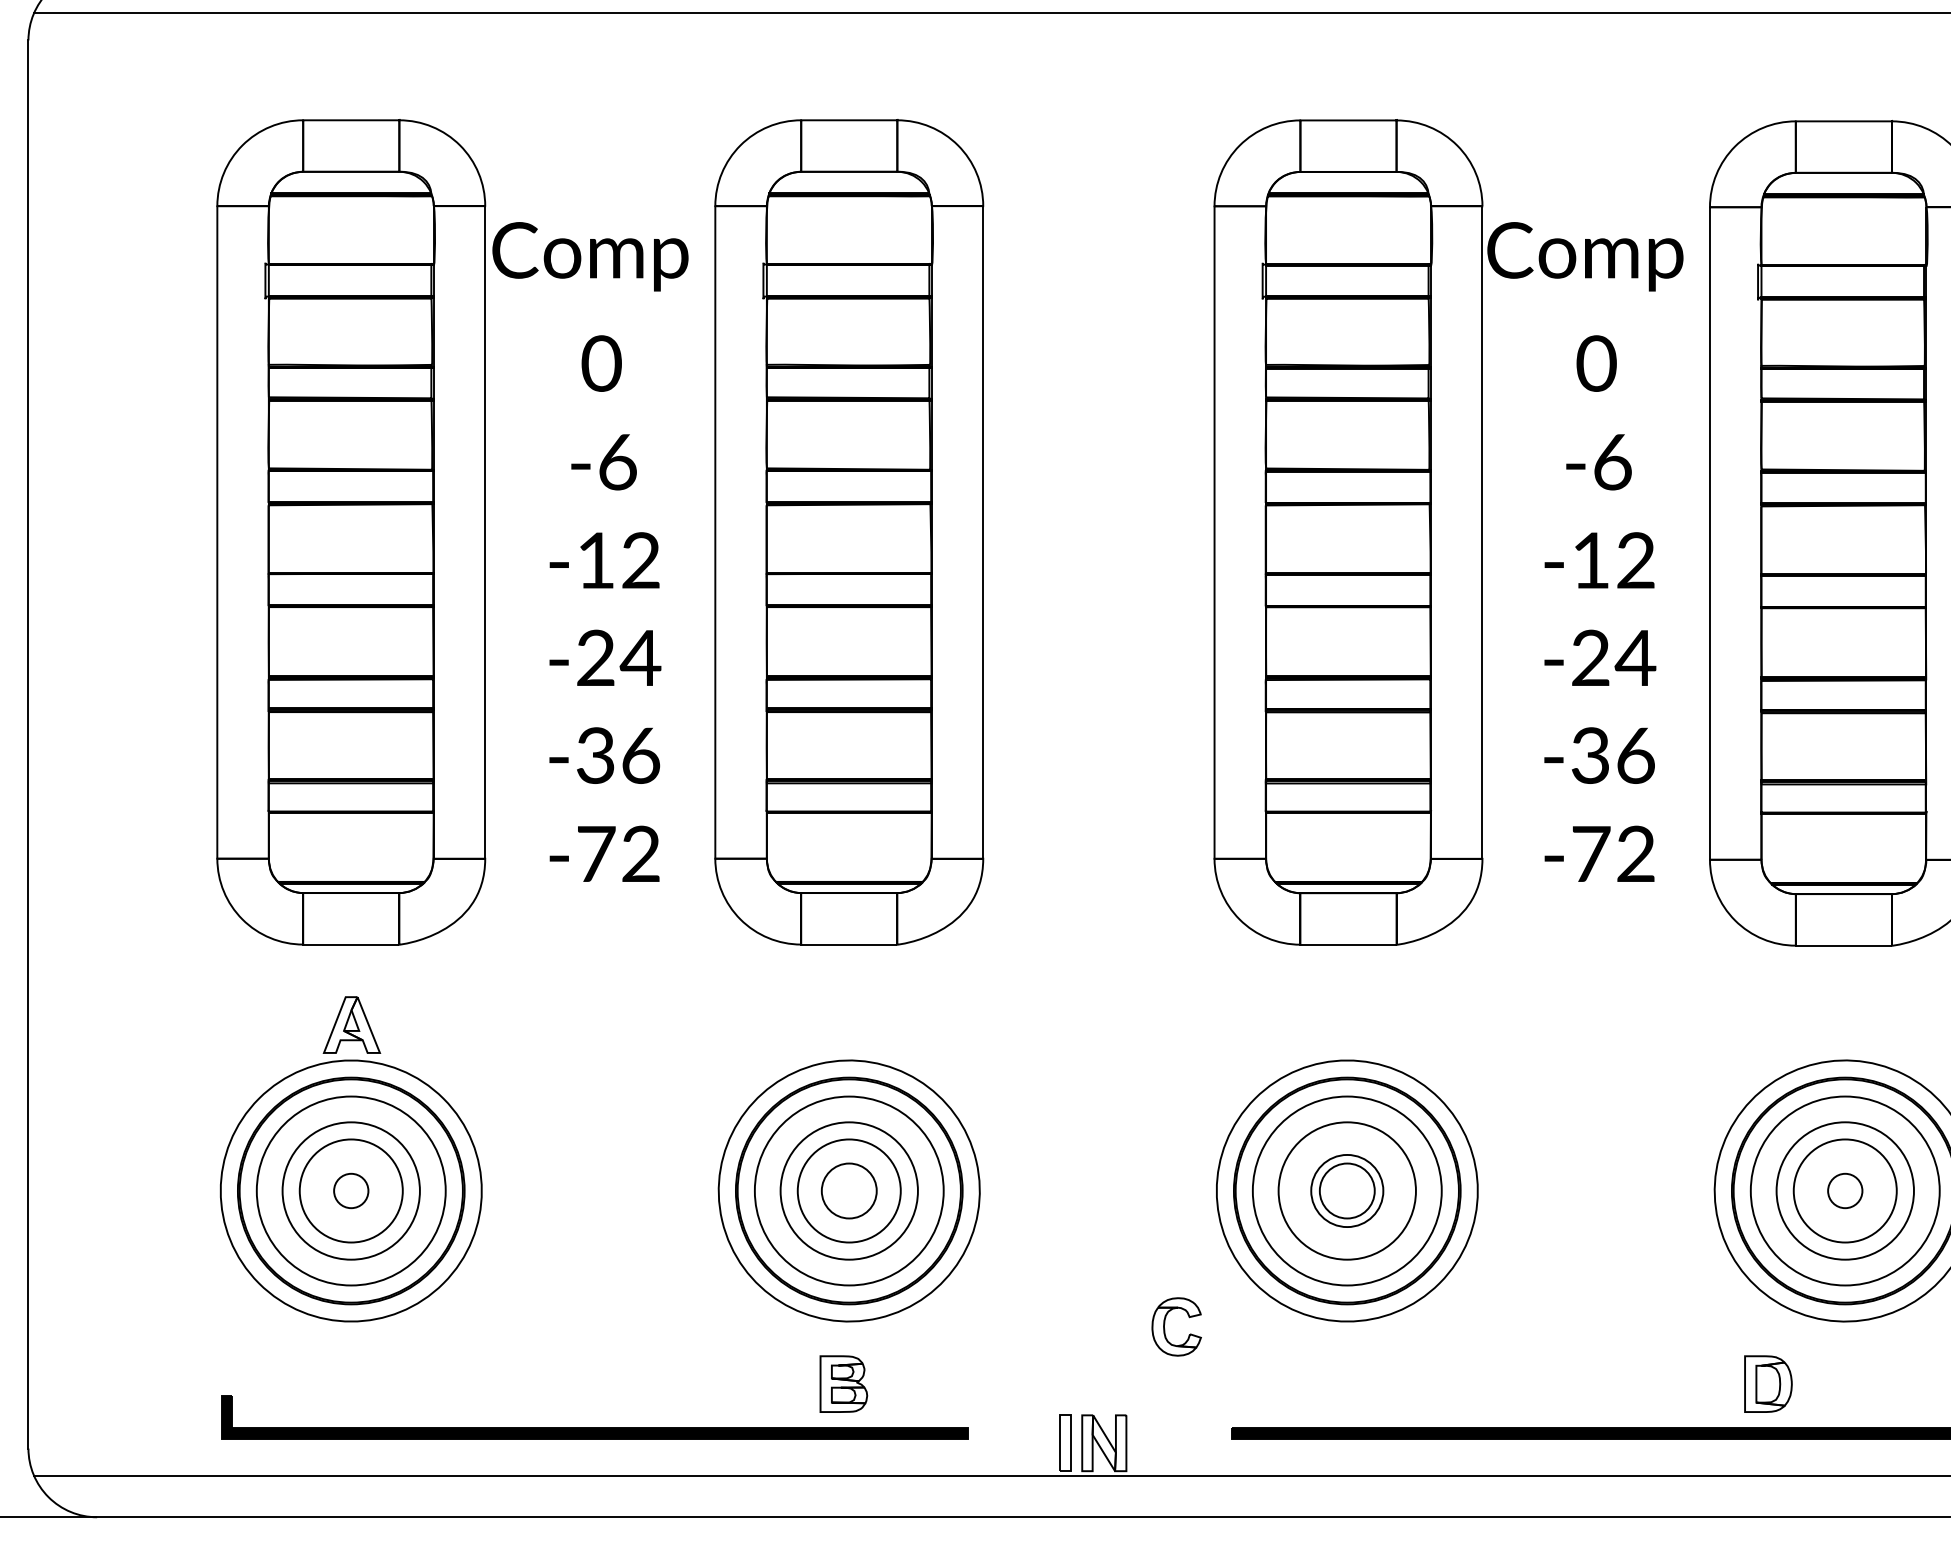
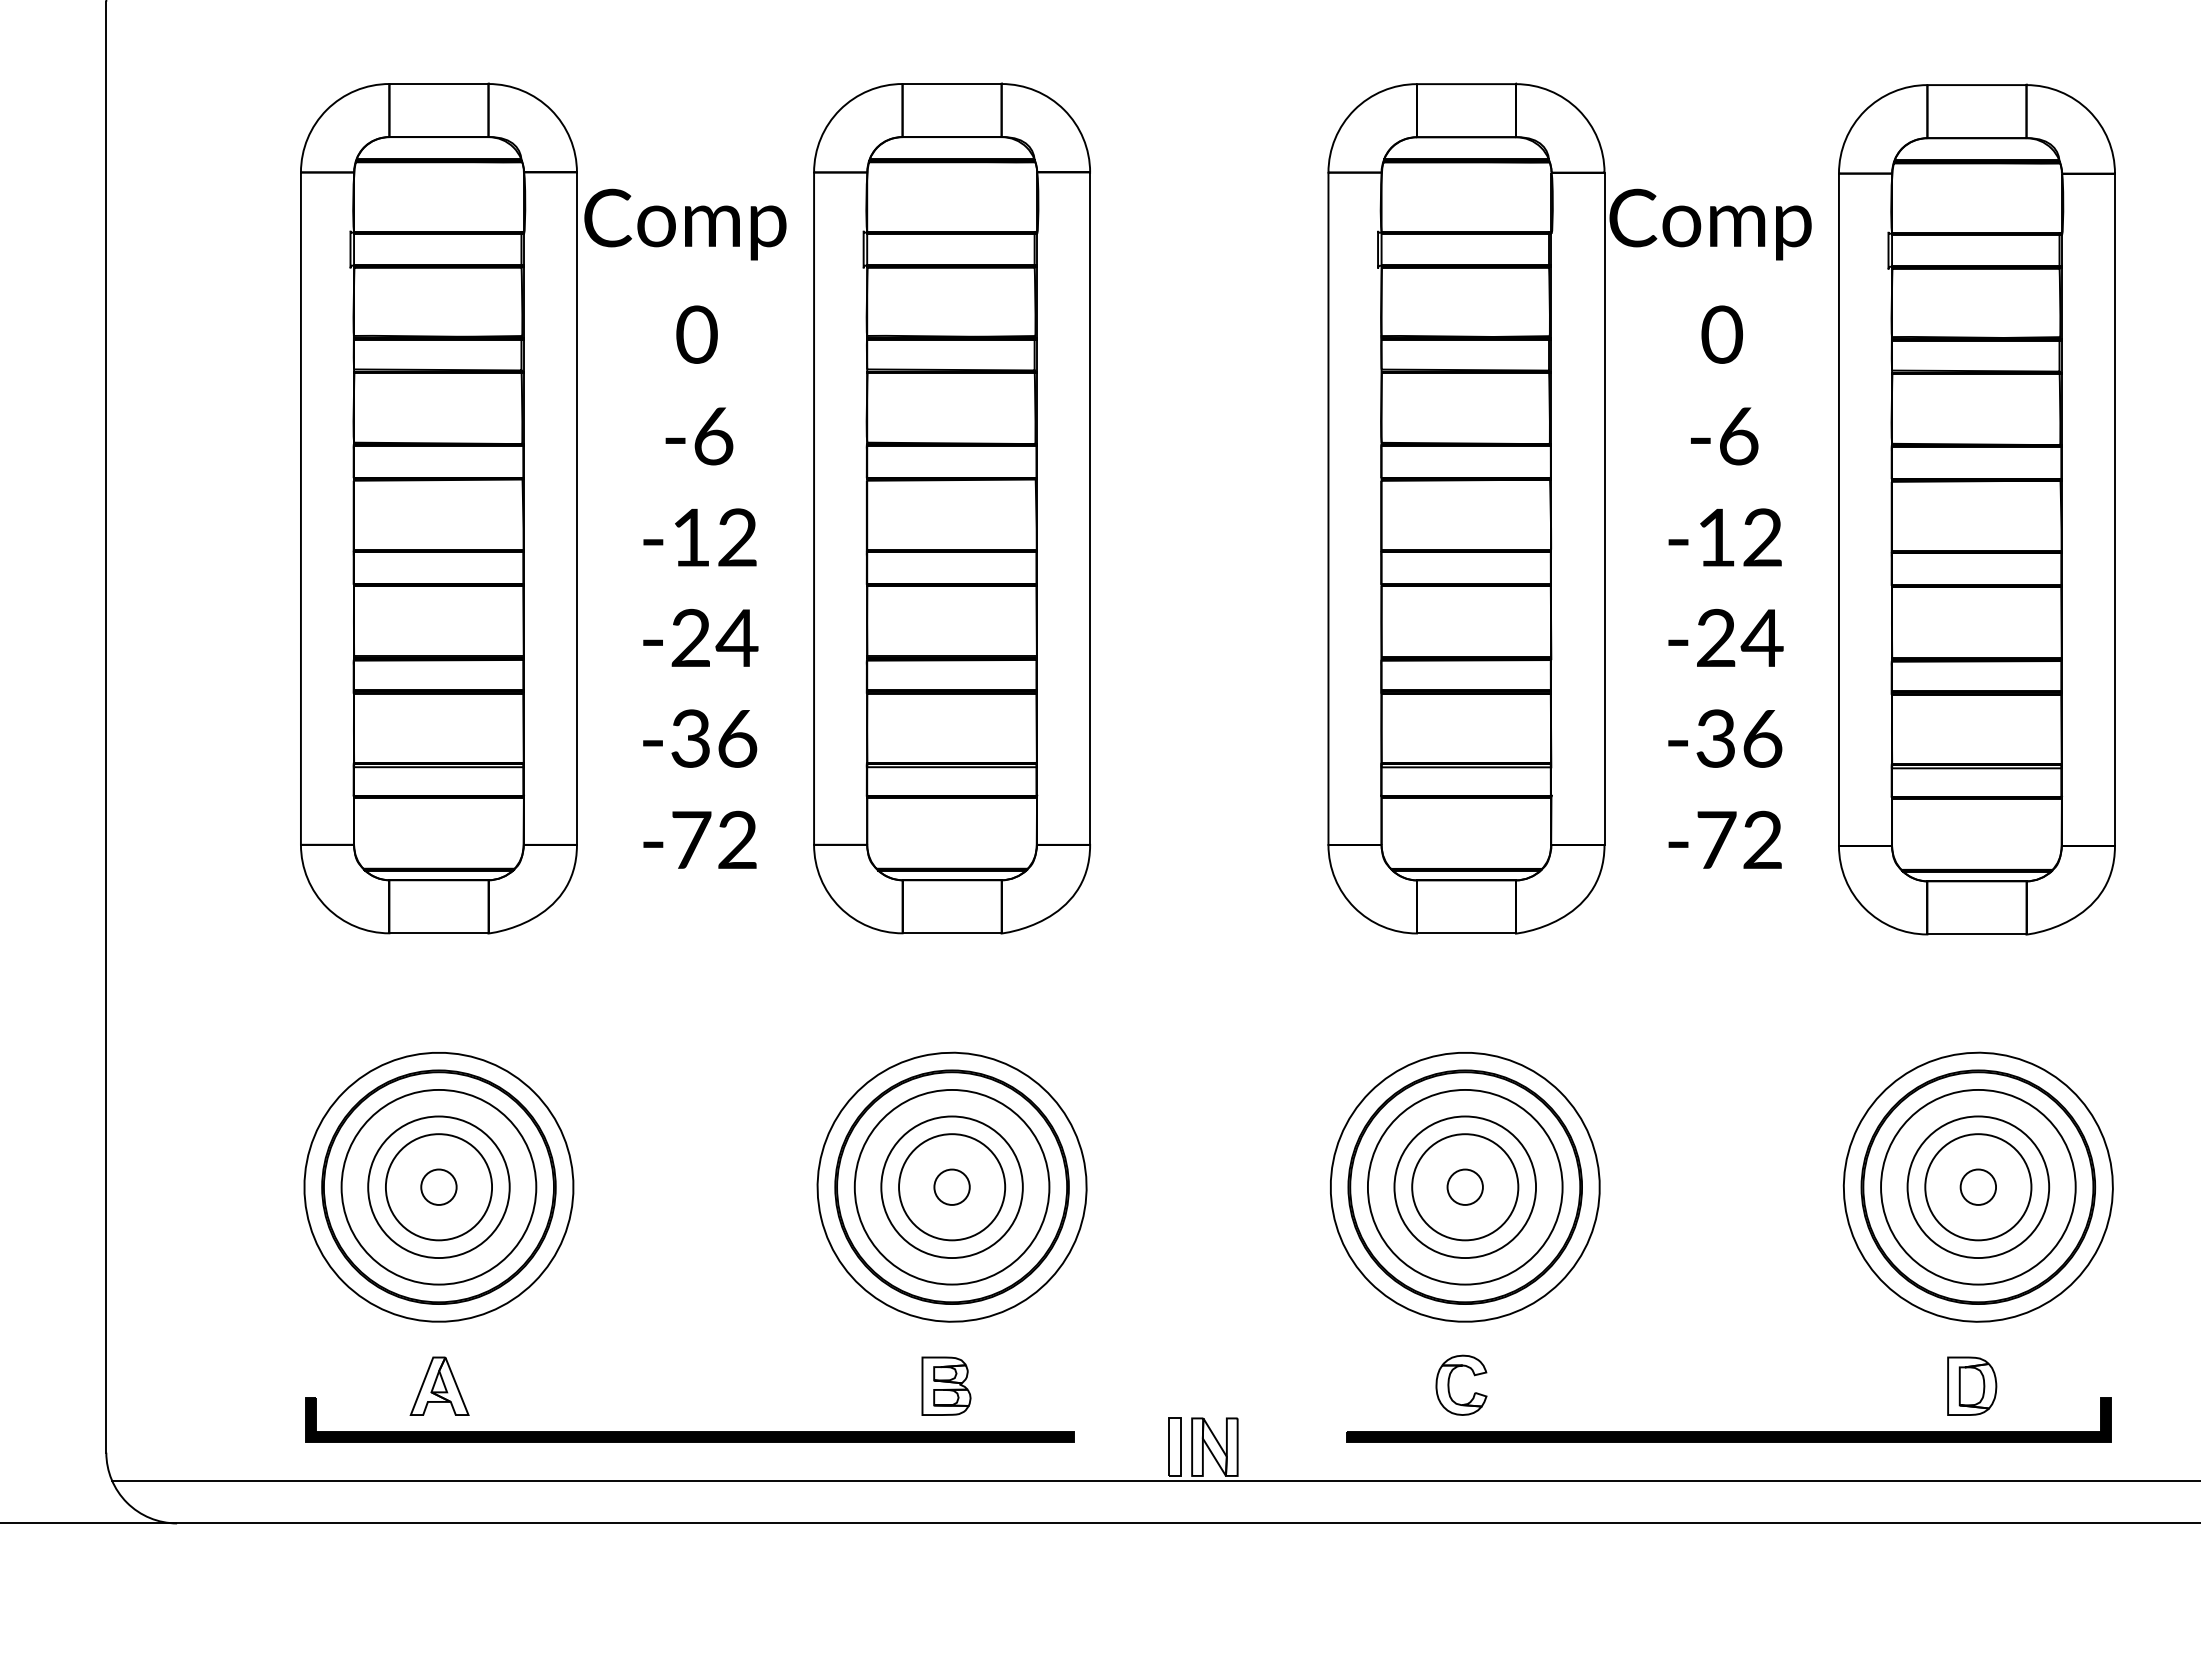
part: (351, 1024) -> (439, 1385), moved
circle: (848, 1190) -> (951, 1186), size x0.62
circle: (1346, 1190) -> (1464, 1186), size x0.62
circle: (1347, 1191) -> (1465, 1187), size x1.43
part: (1165, 1326) -> (1449, 1384), moved
part: (1768, 1383) -> (1972, 1385), moved

